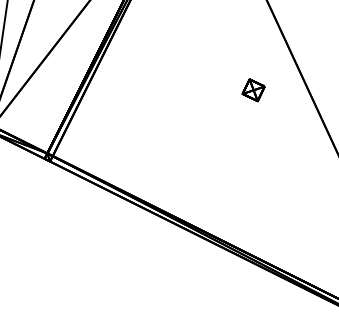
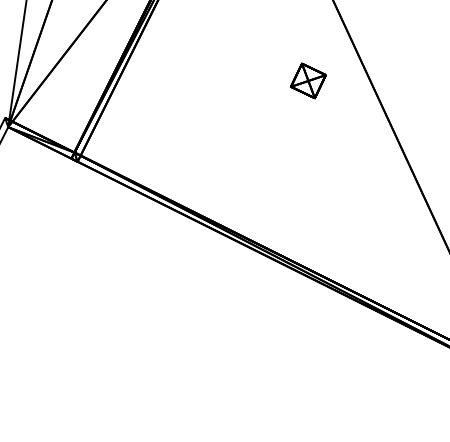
part: (252, 89) -> (307, 80), size x1.4

